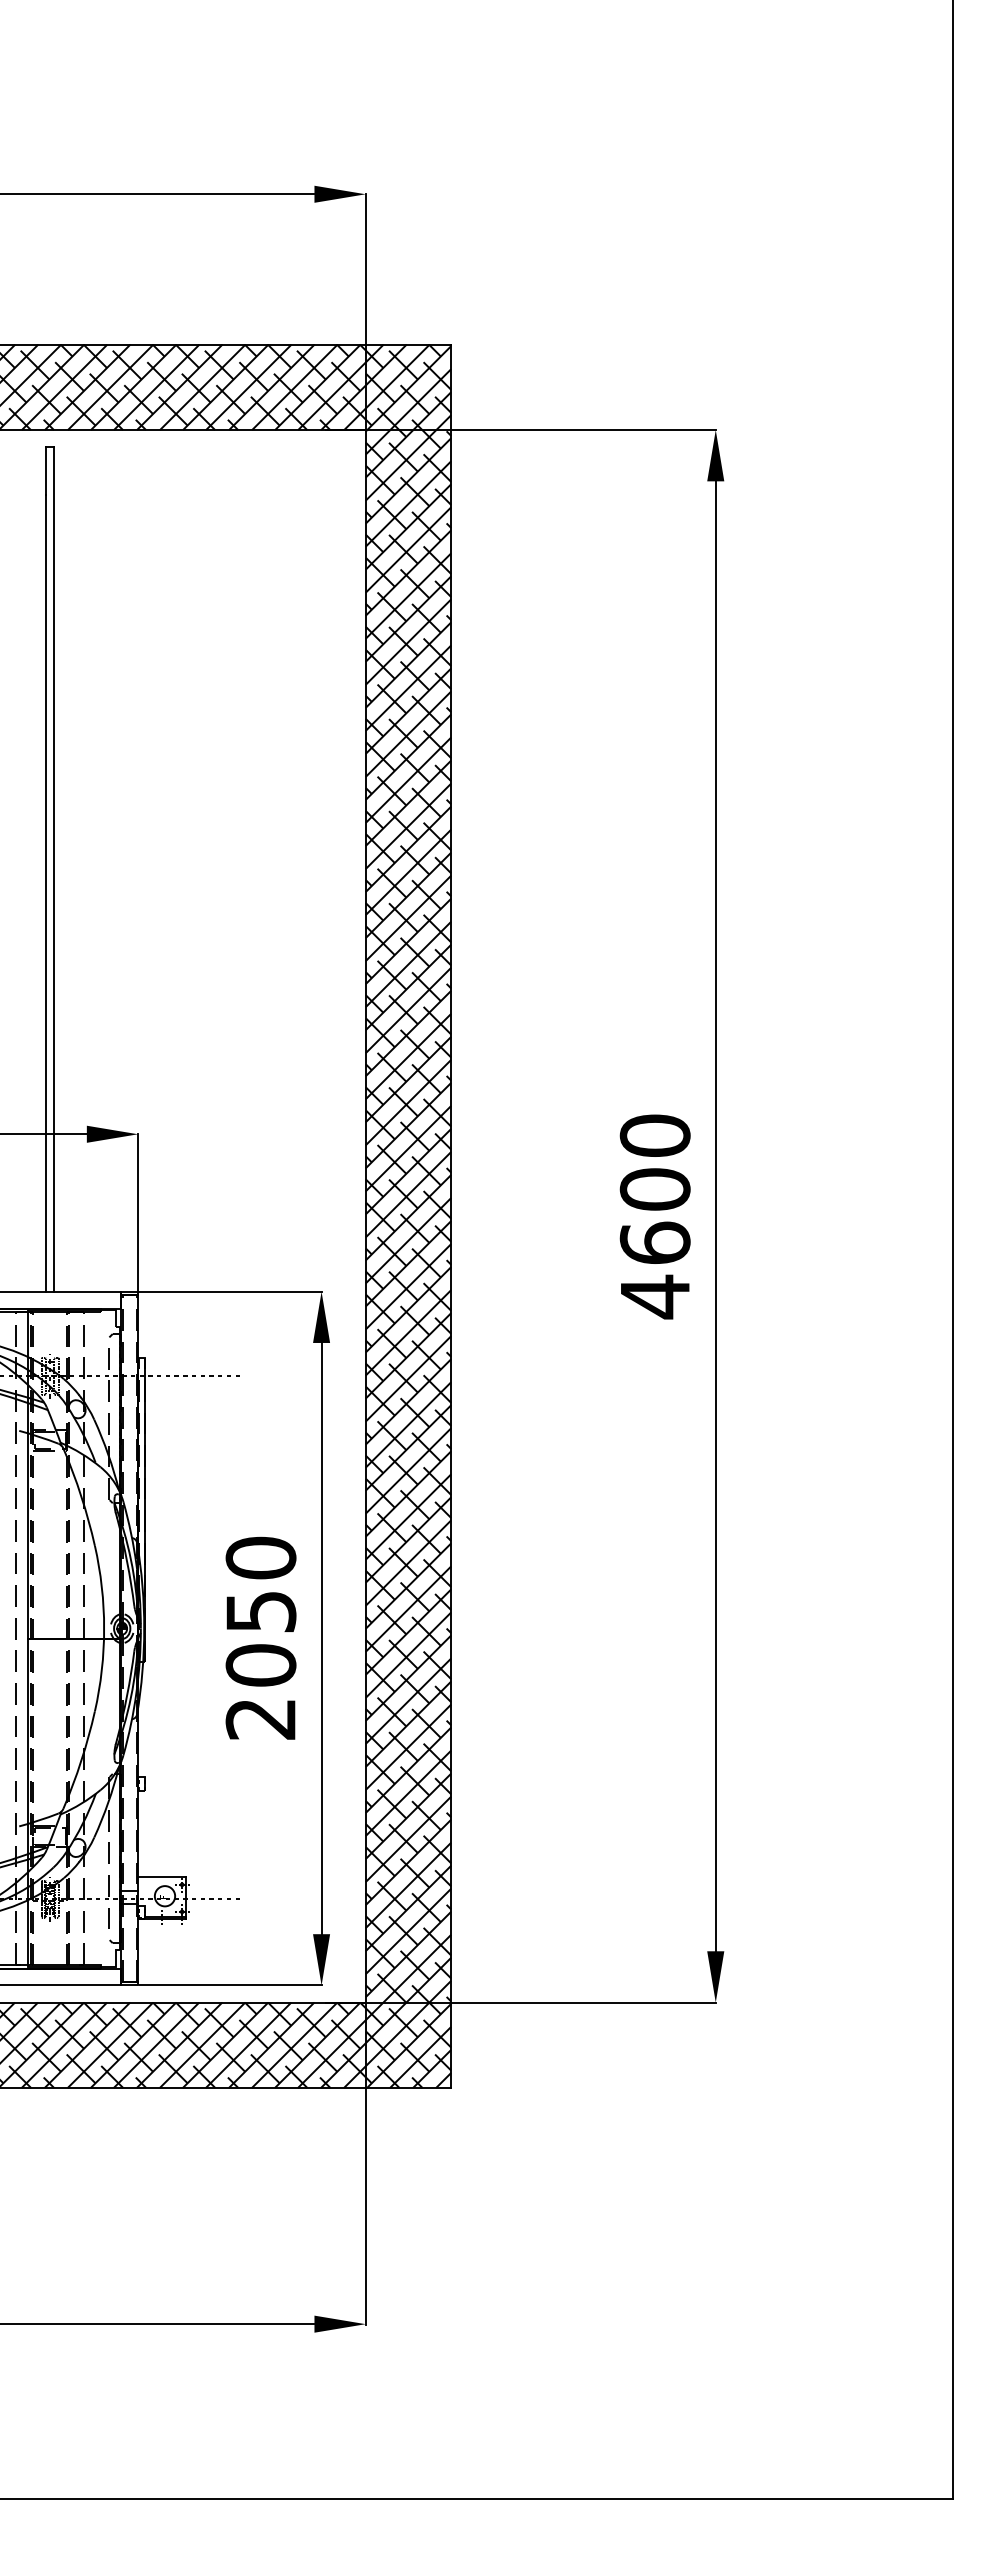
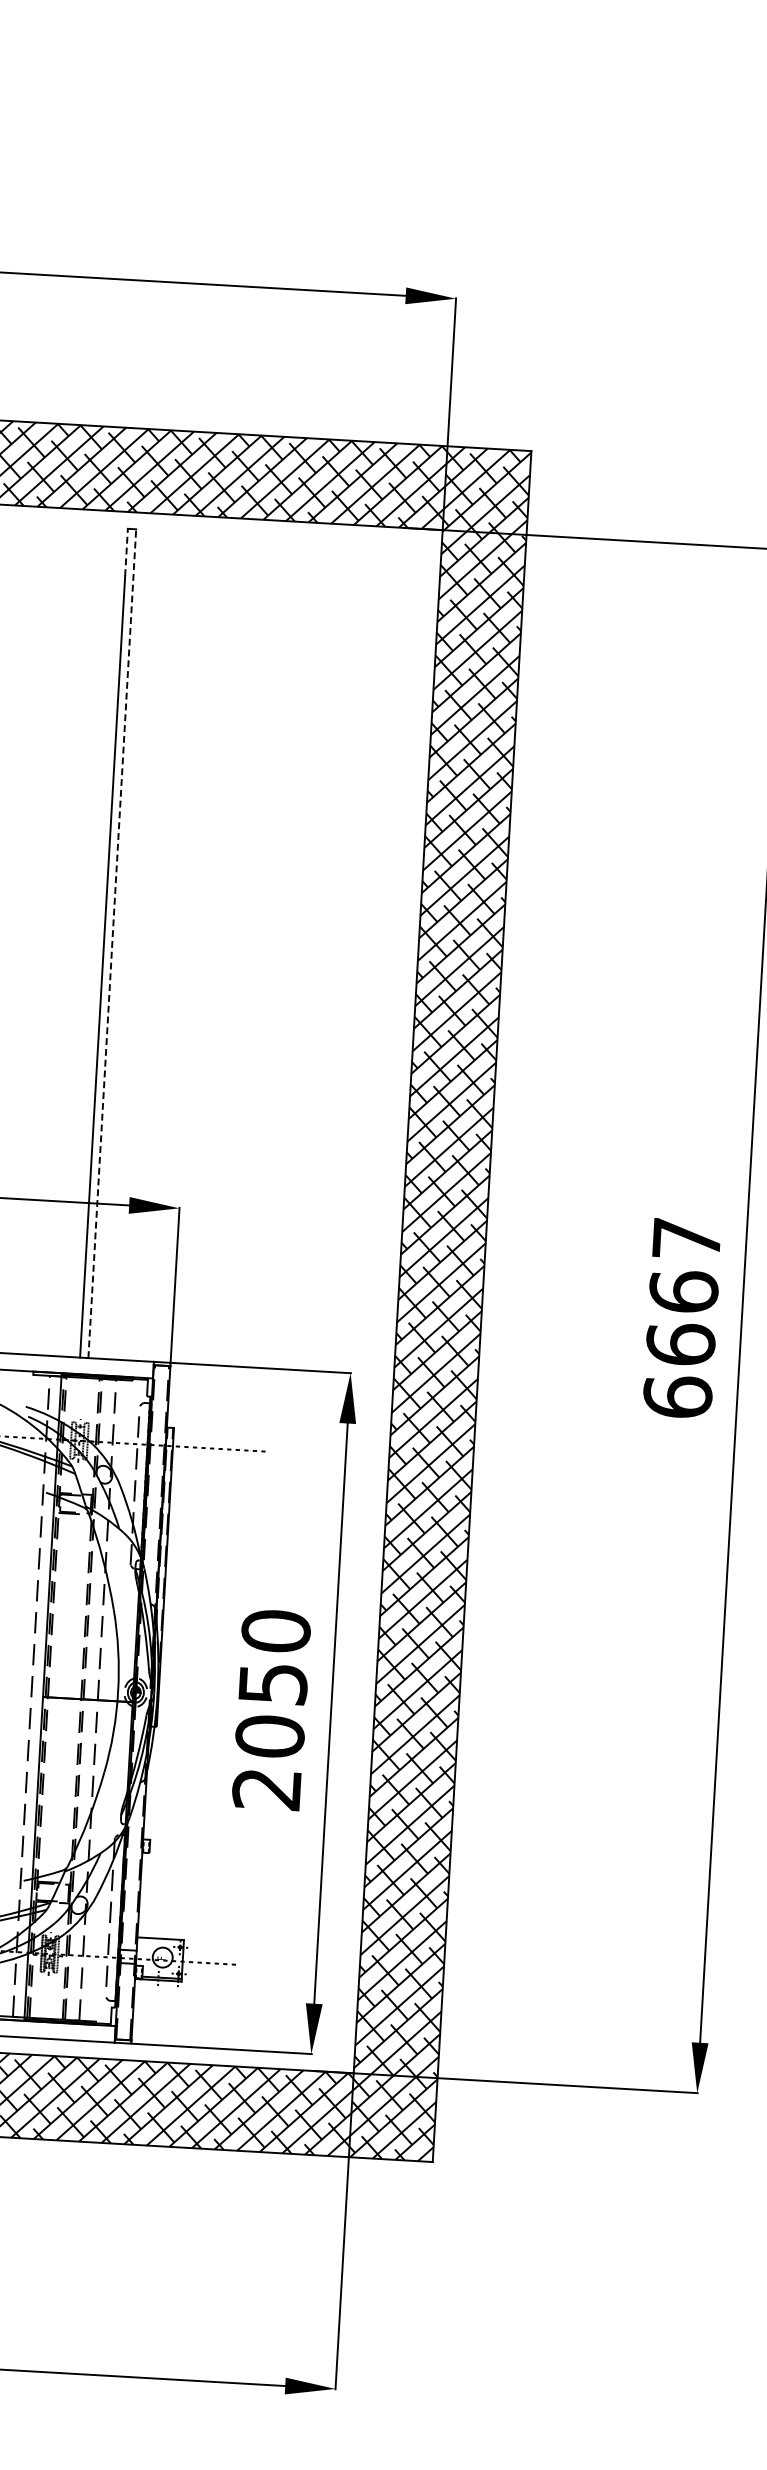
line: (45, 470) -> (126, 551), solid -> dashed
line: (54, 868) -> (112, 942), solid -> dashed
text: (654, 1216) -> (681, 1318), 4600 -> 6667

